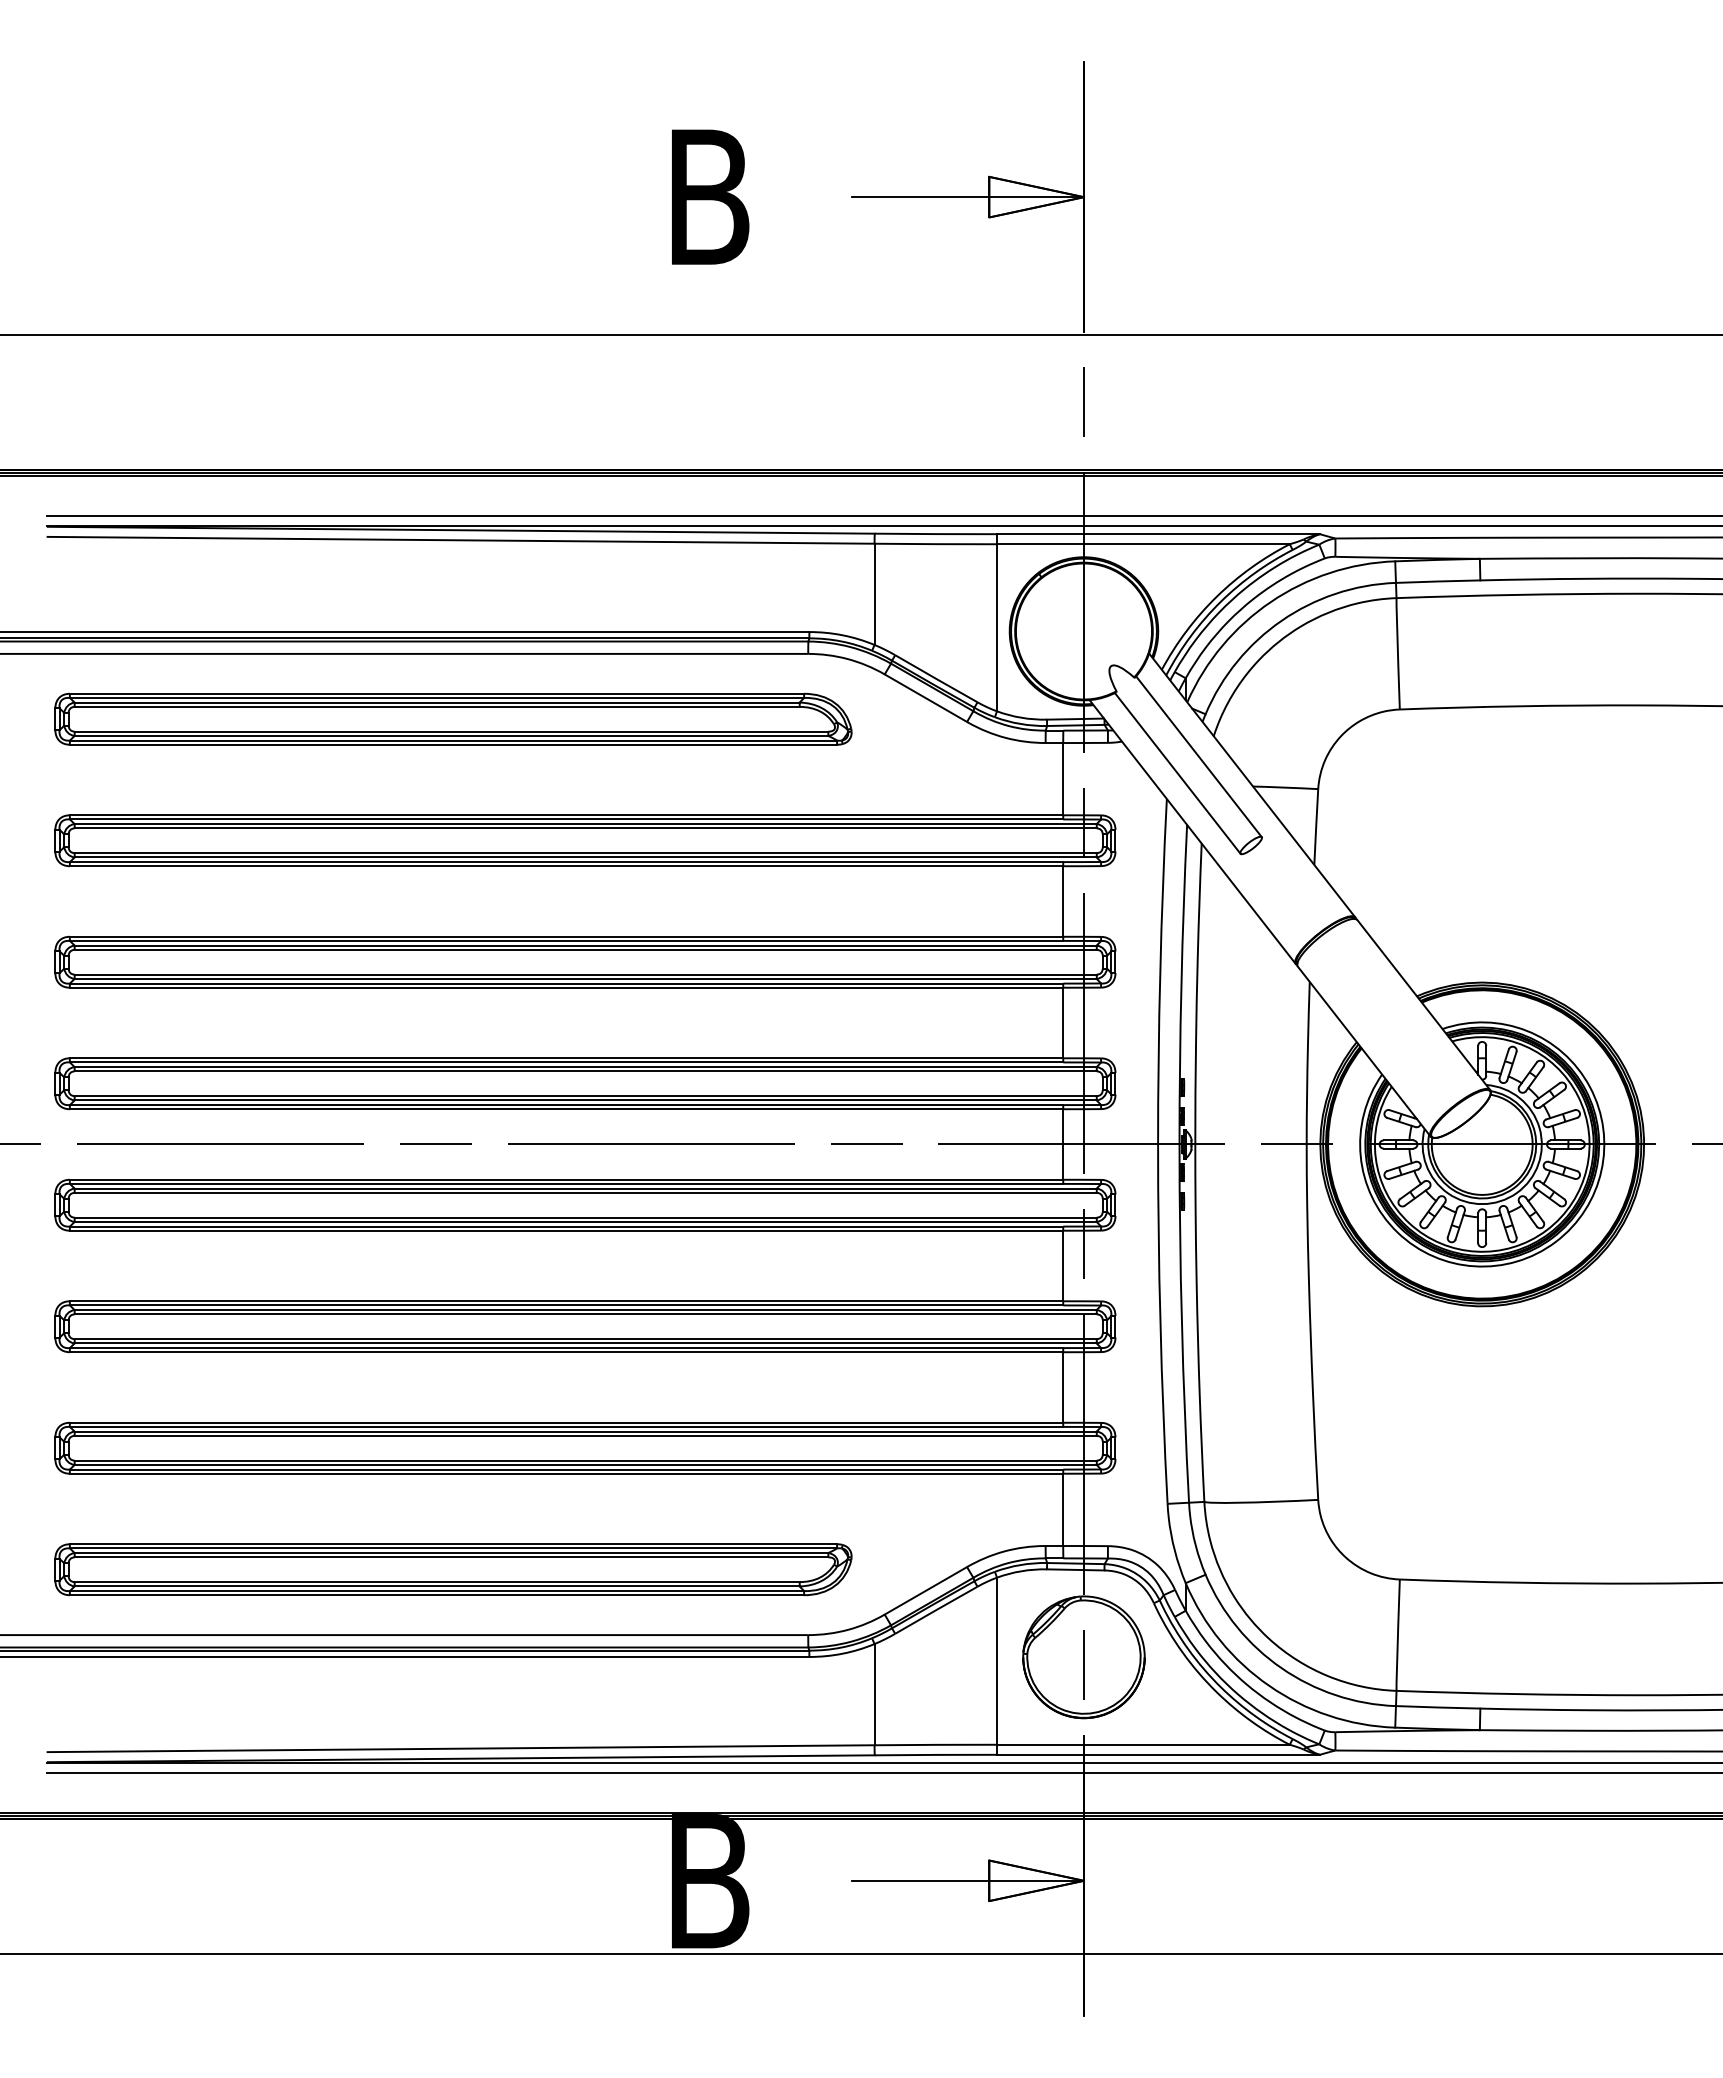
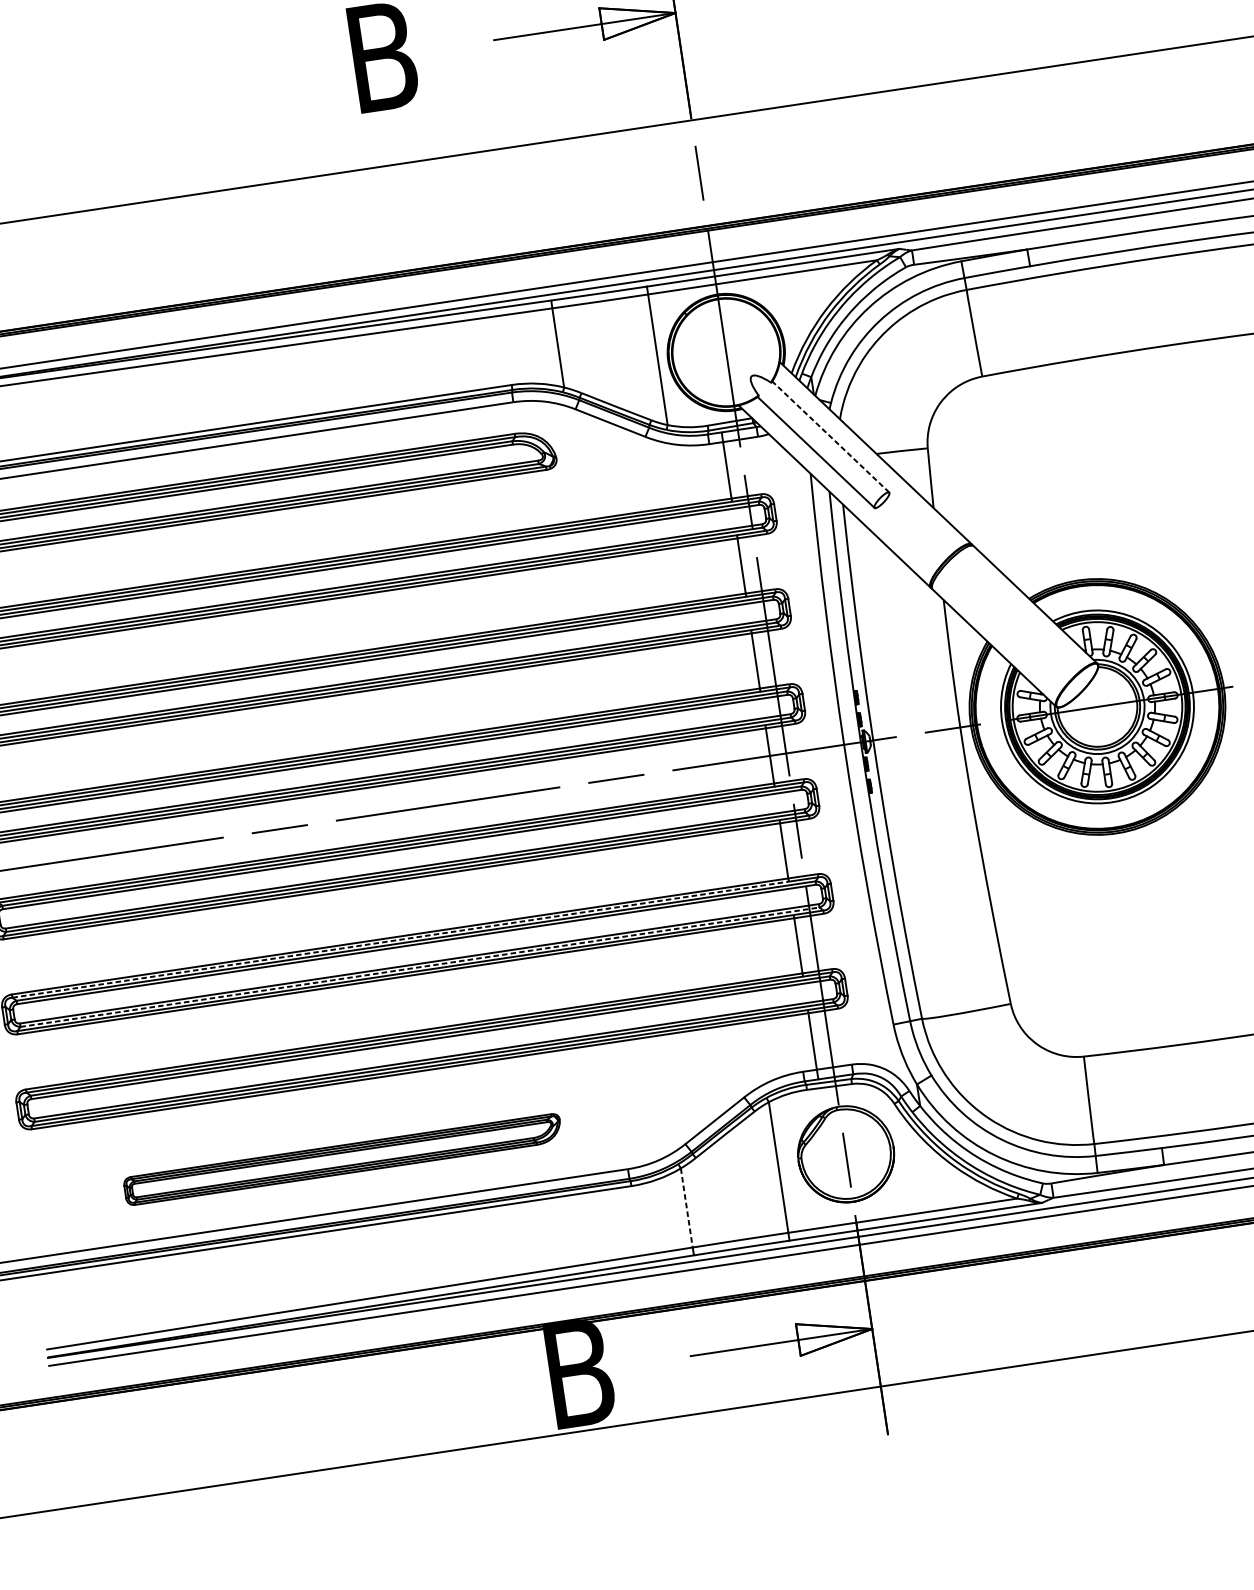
line: (1198, 756) -> (830, 436), solid -> dashed
line: (566, 1305) -> (400, 939), solid -> dashed
line: (586, 1343) -> (420, 967), solid -> dashed
part: (453, 1569) -> (343, 1159), size x0.7
line: (874, 1694) -> (686, 1207), solid -> dashed

